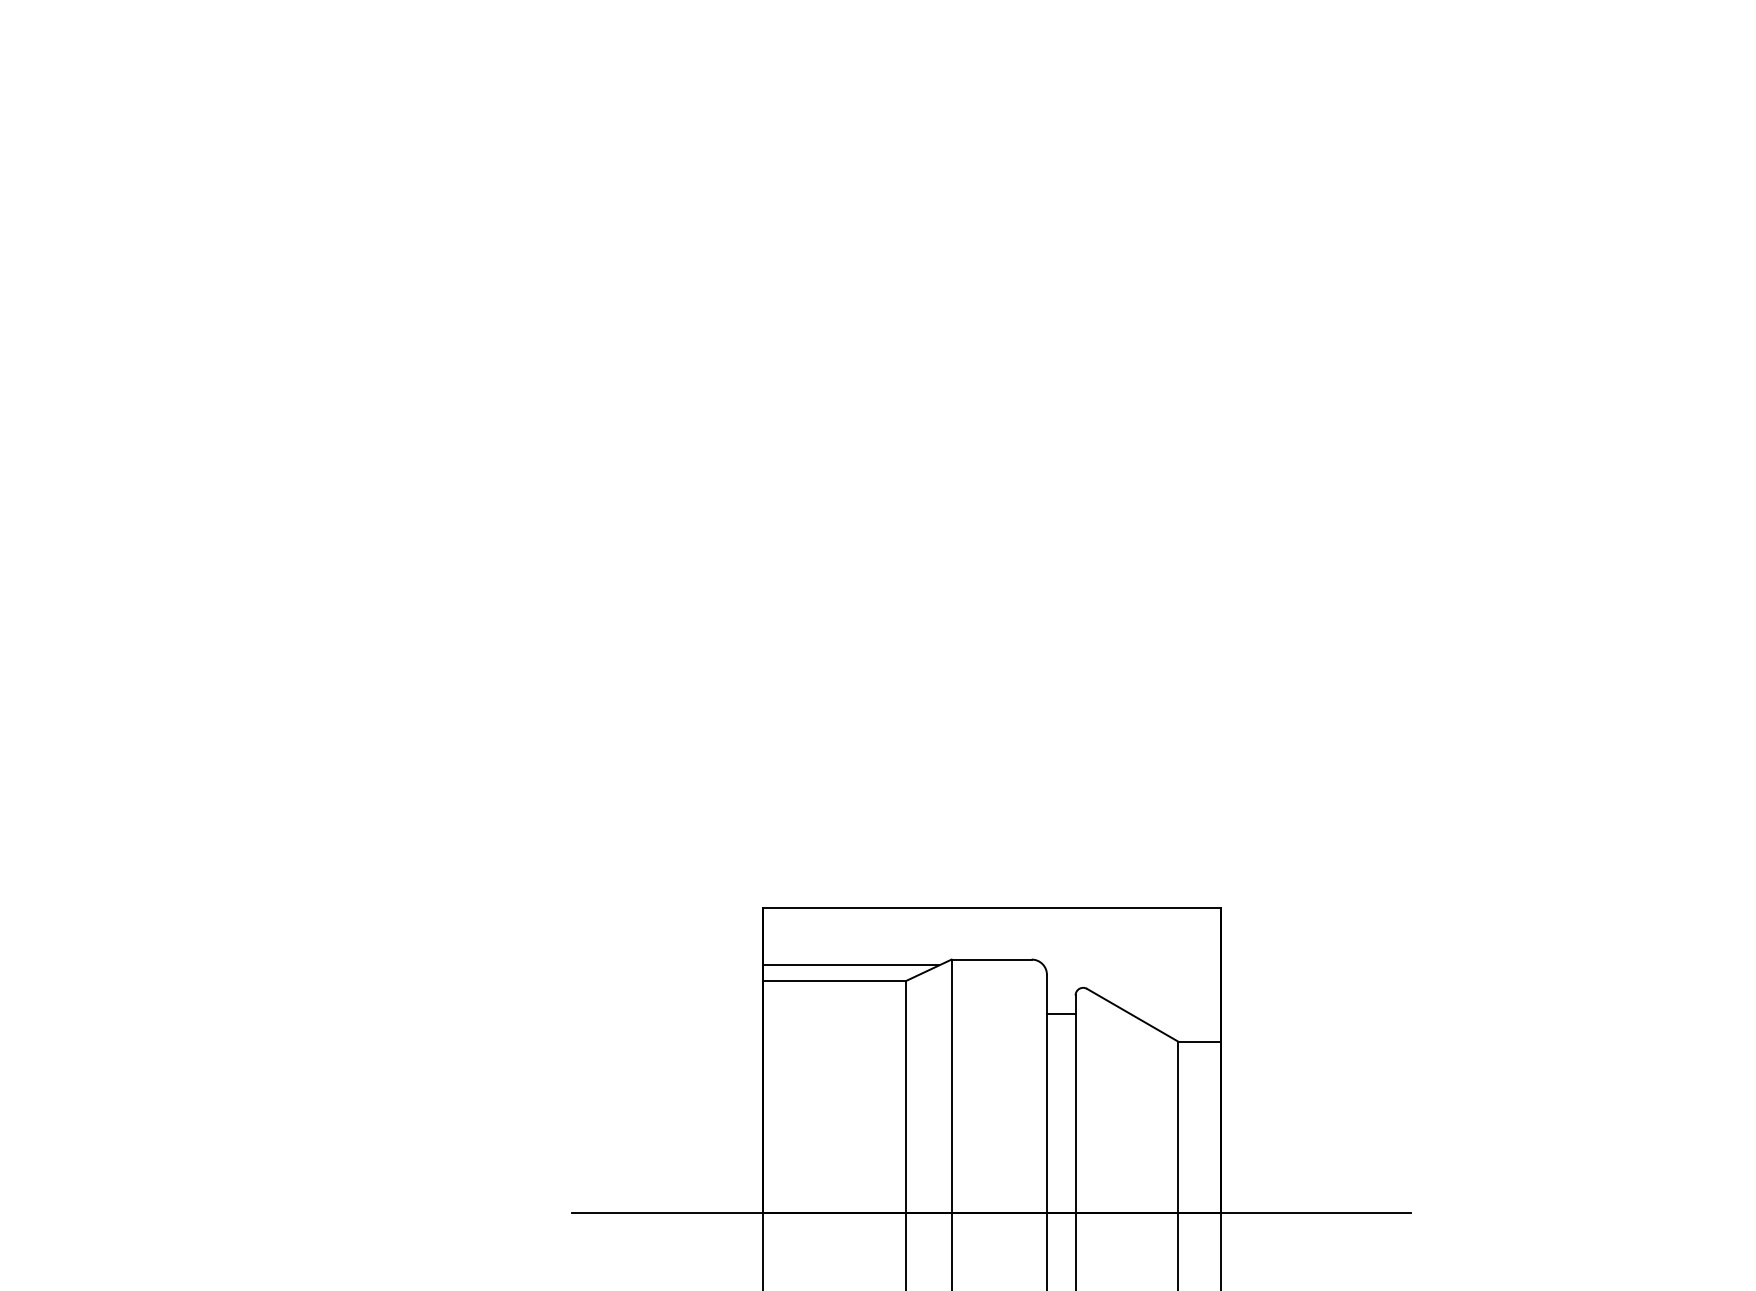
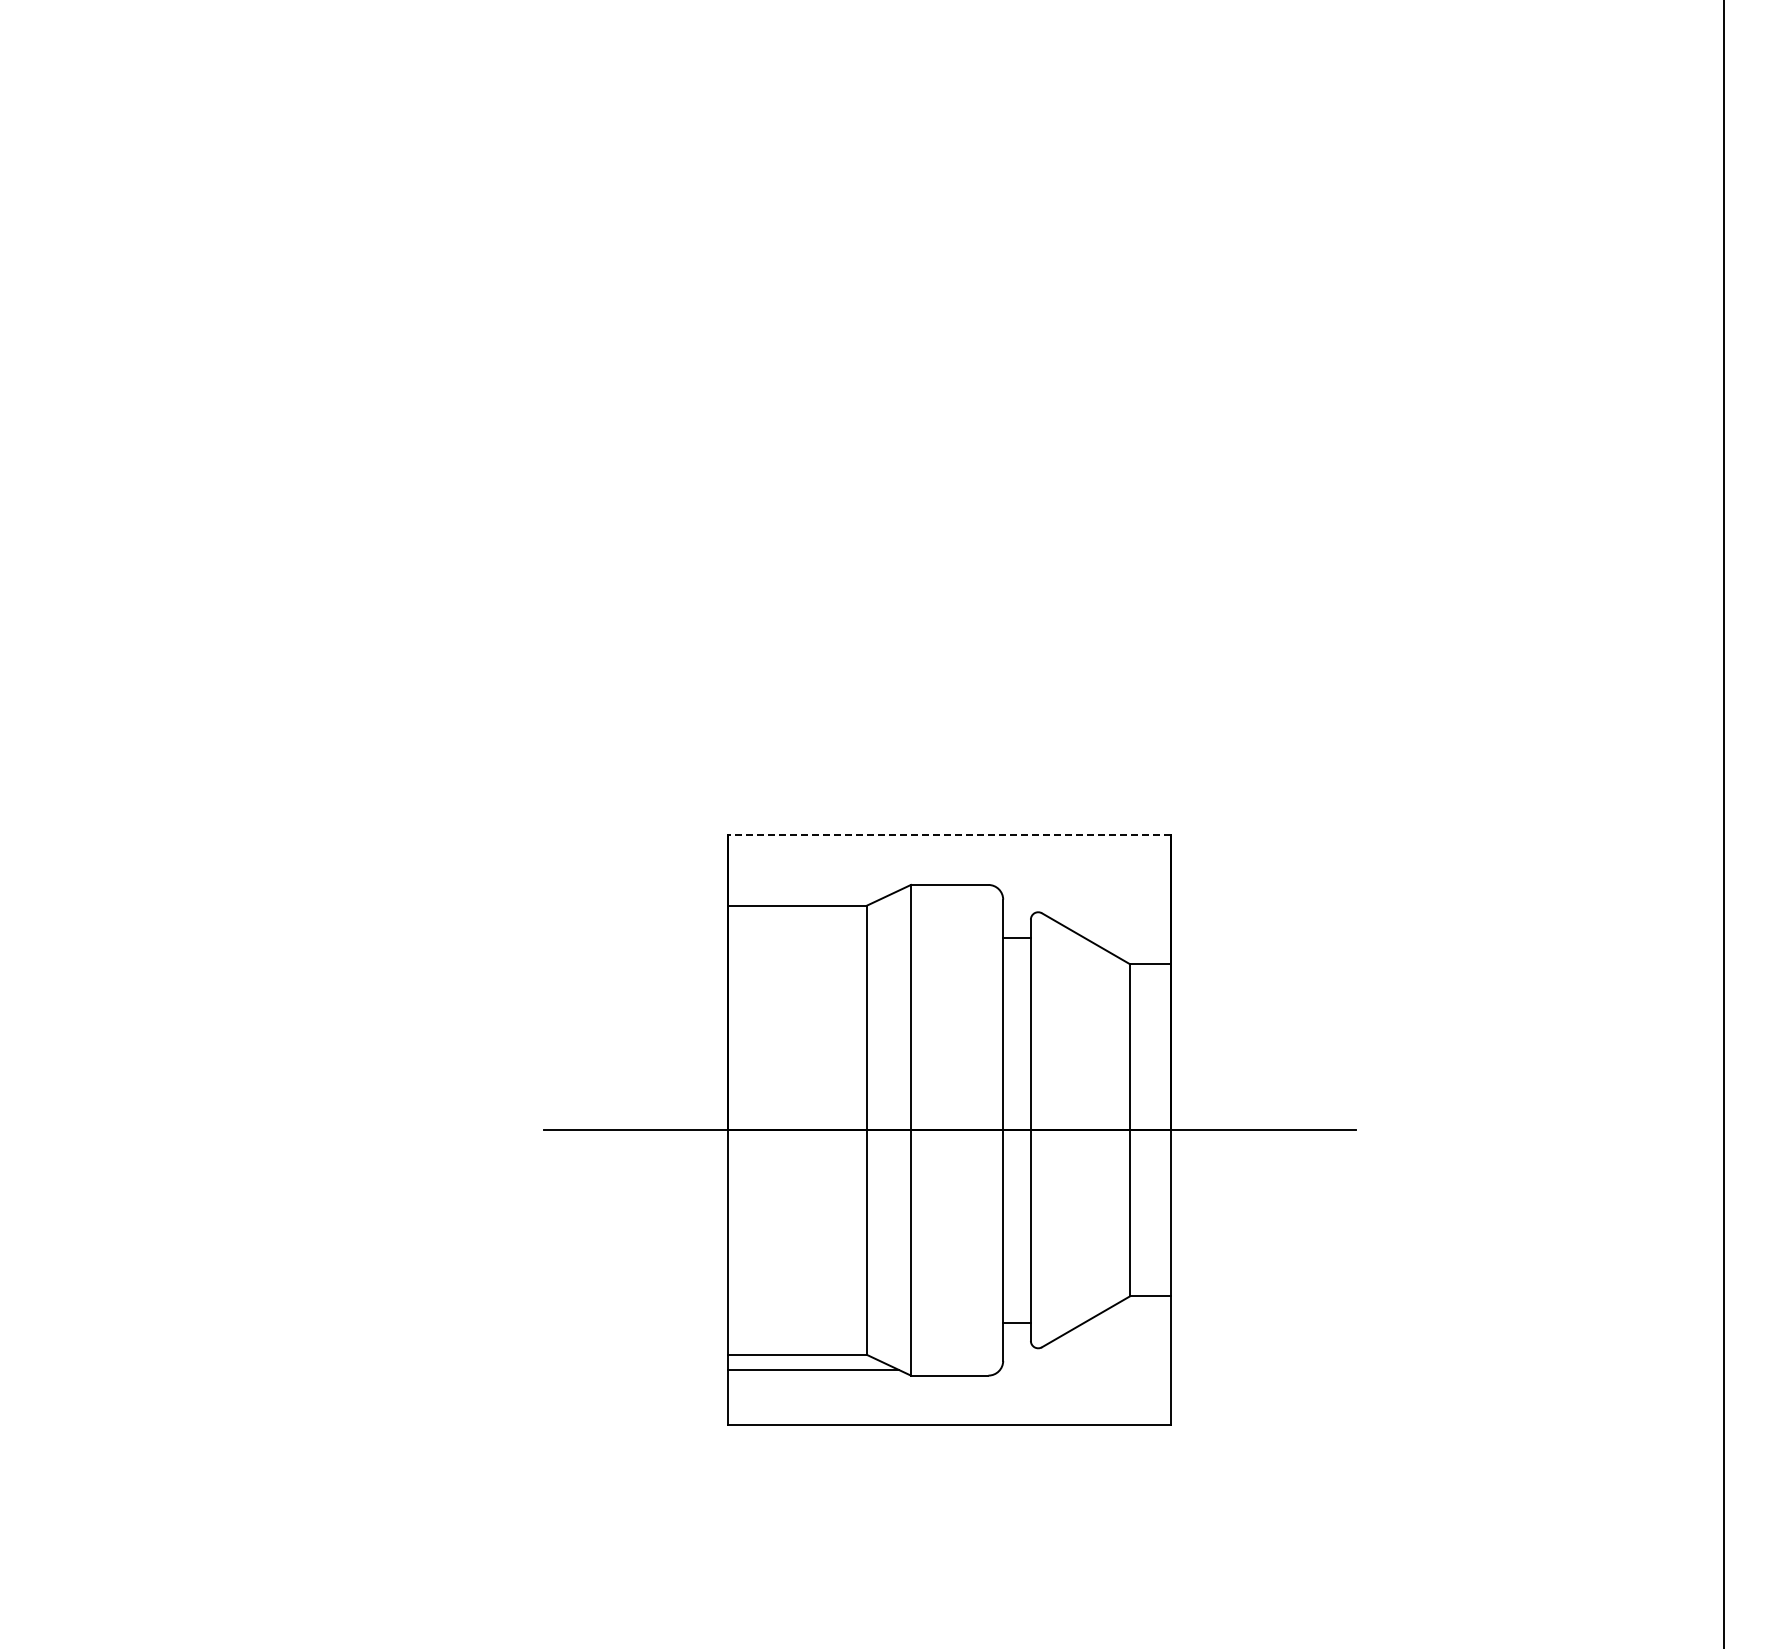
line: (991, 908) -> (949, 835), solid -> dashed
line: (850, 965) -> (813, 890), removed

